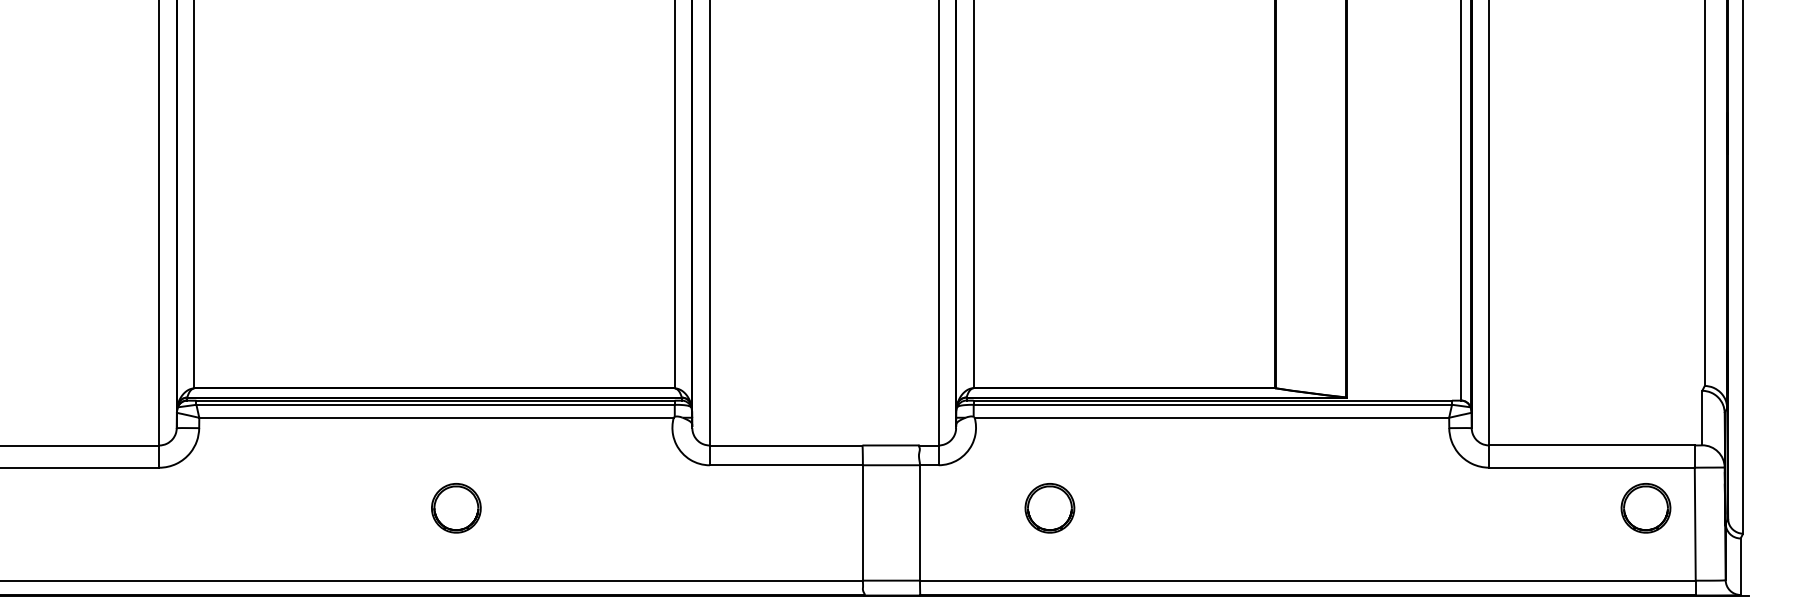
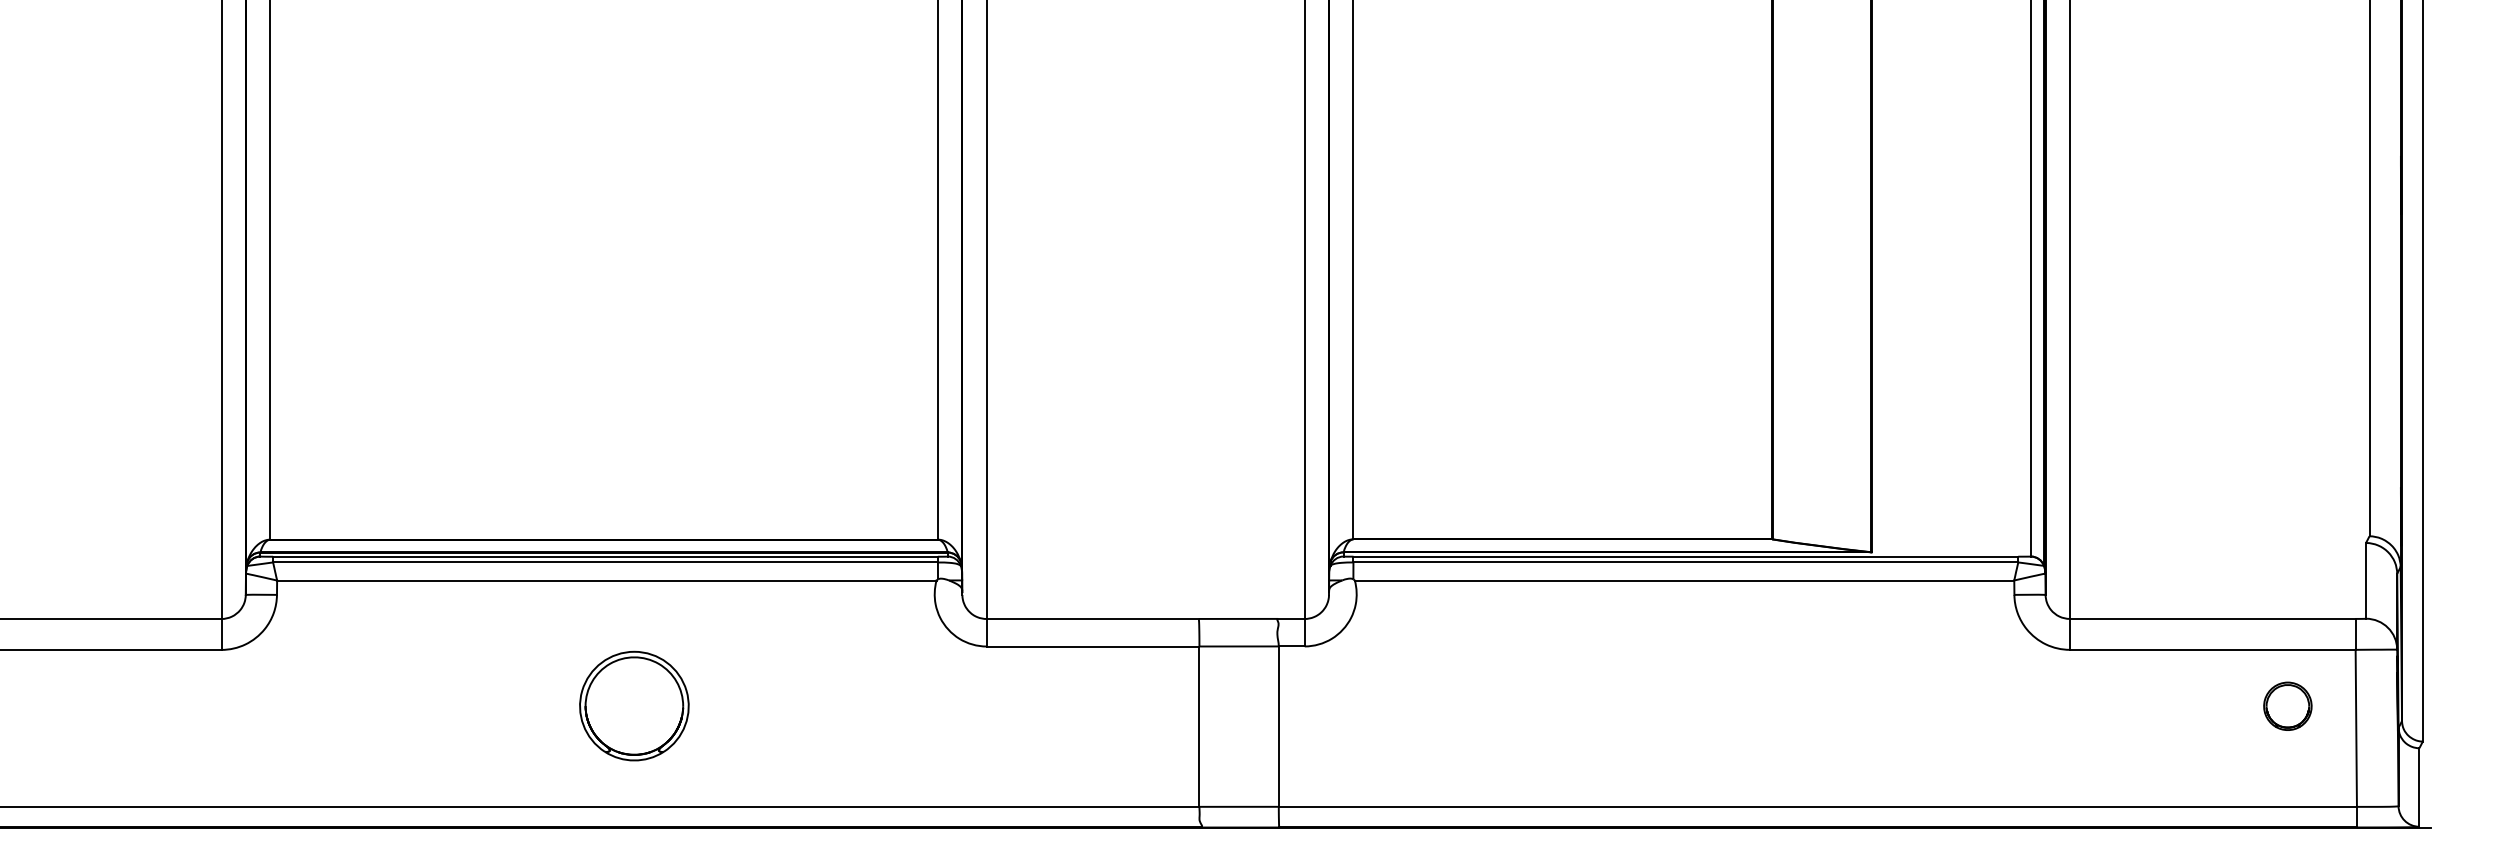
part: (456, 508) -> (634, 706), size x1.6
part: (1050, 508) -> (1459, 706), removed
part: (1645, 508) -> (2287, 706), size x0.7

